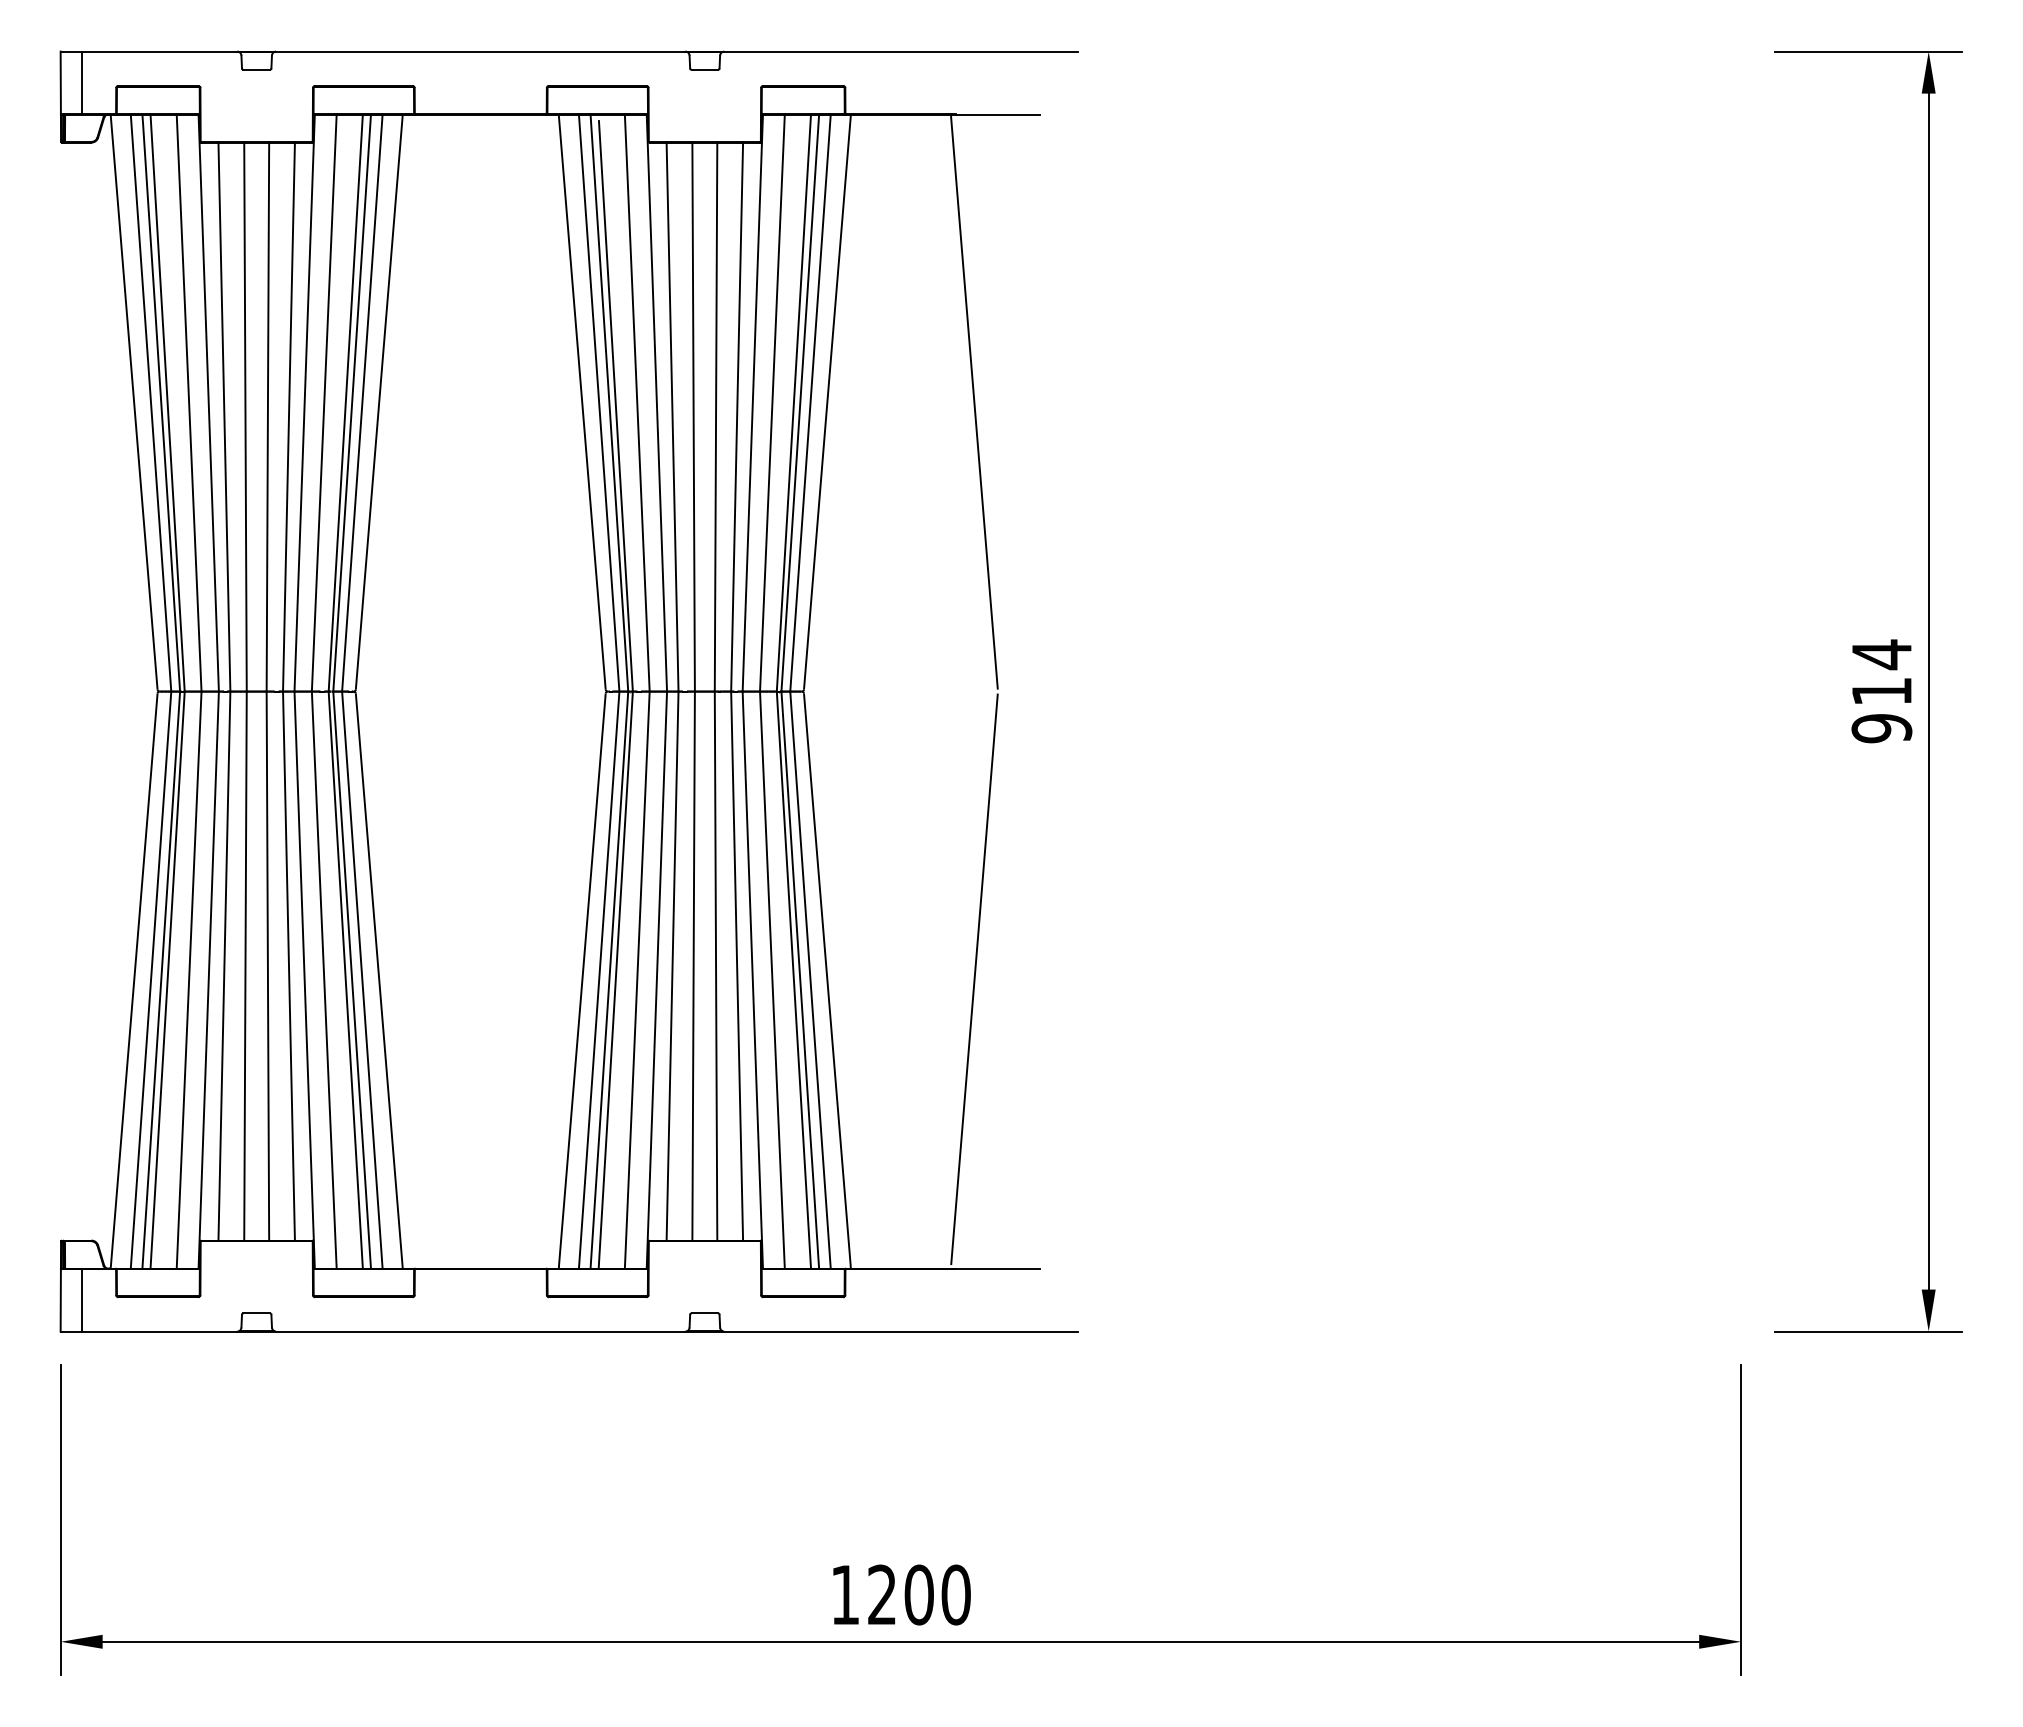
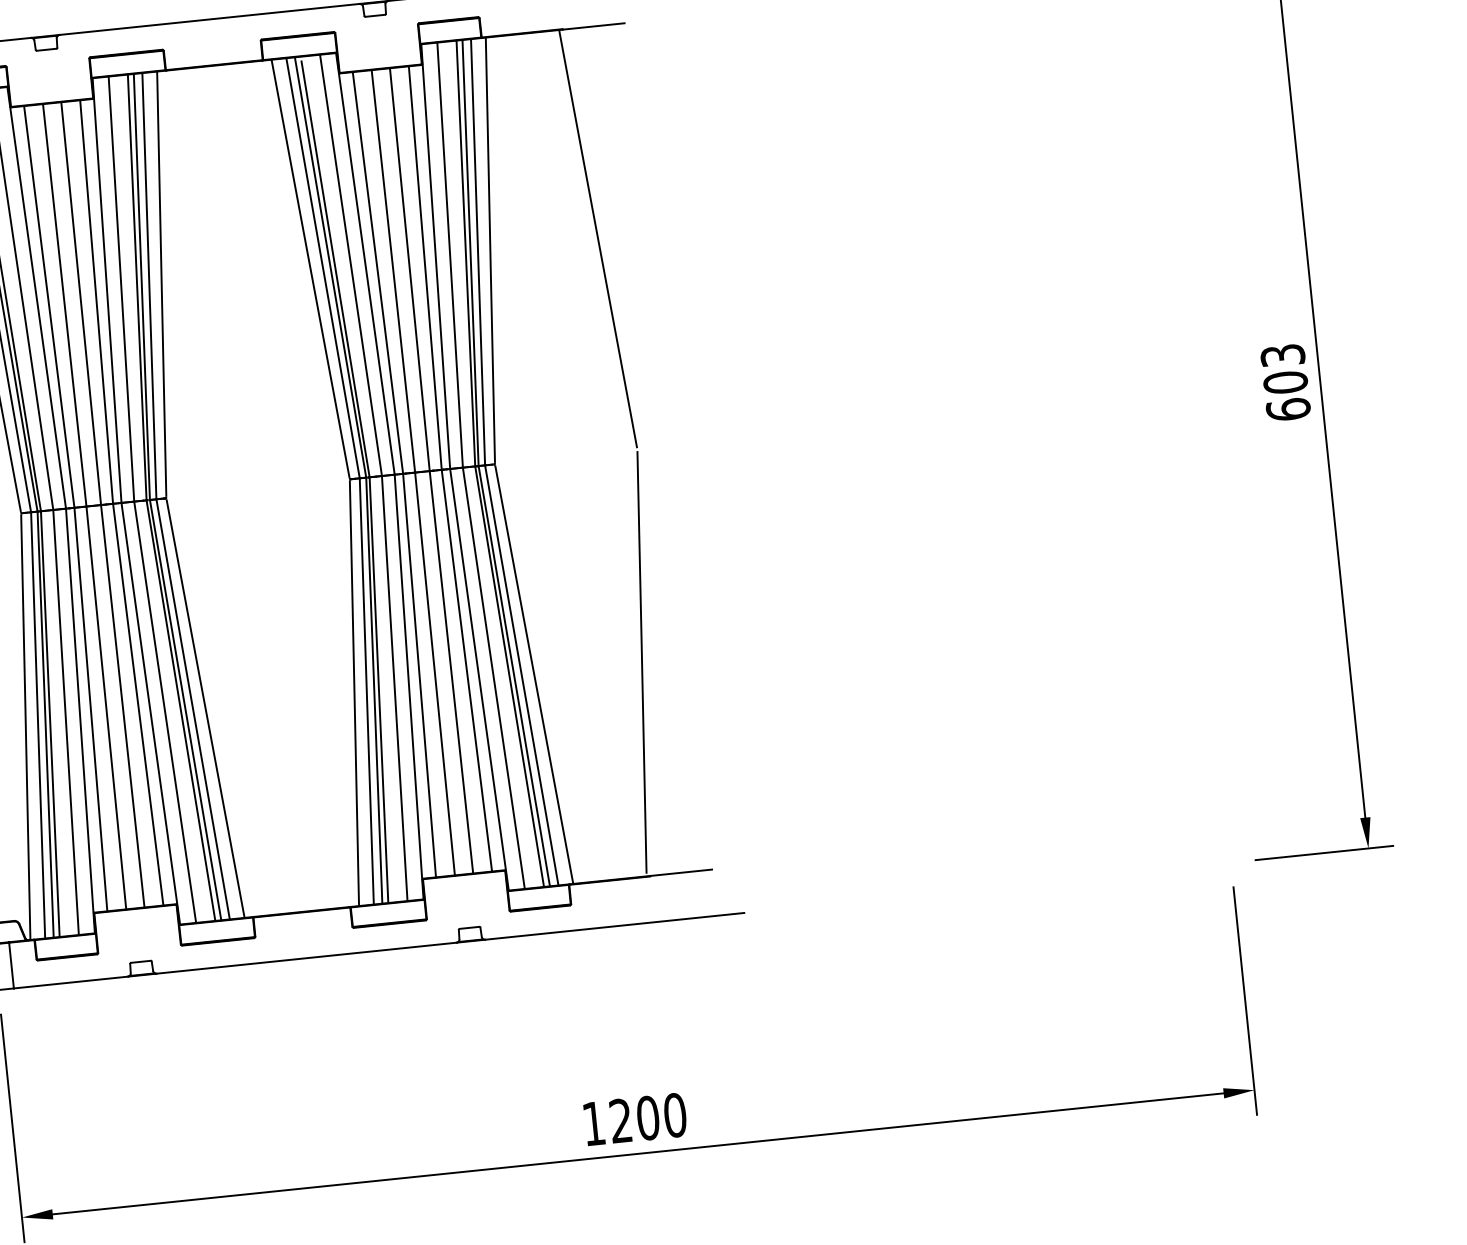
text: (1881, 691) -> (1285, 382), 914 -> 603

